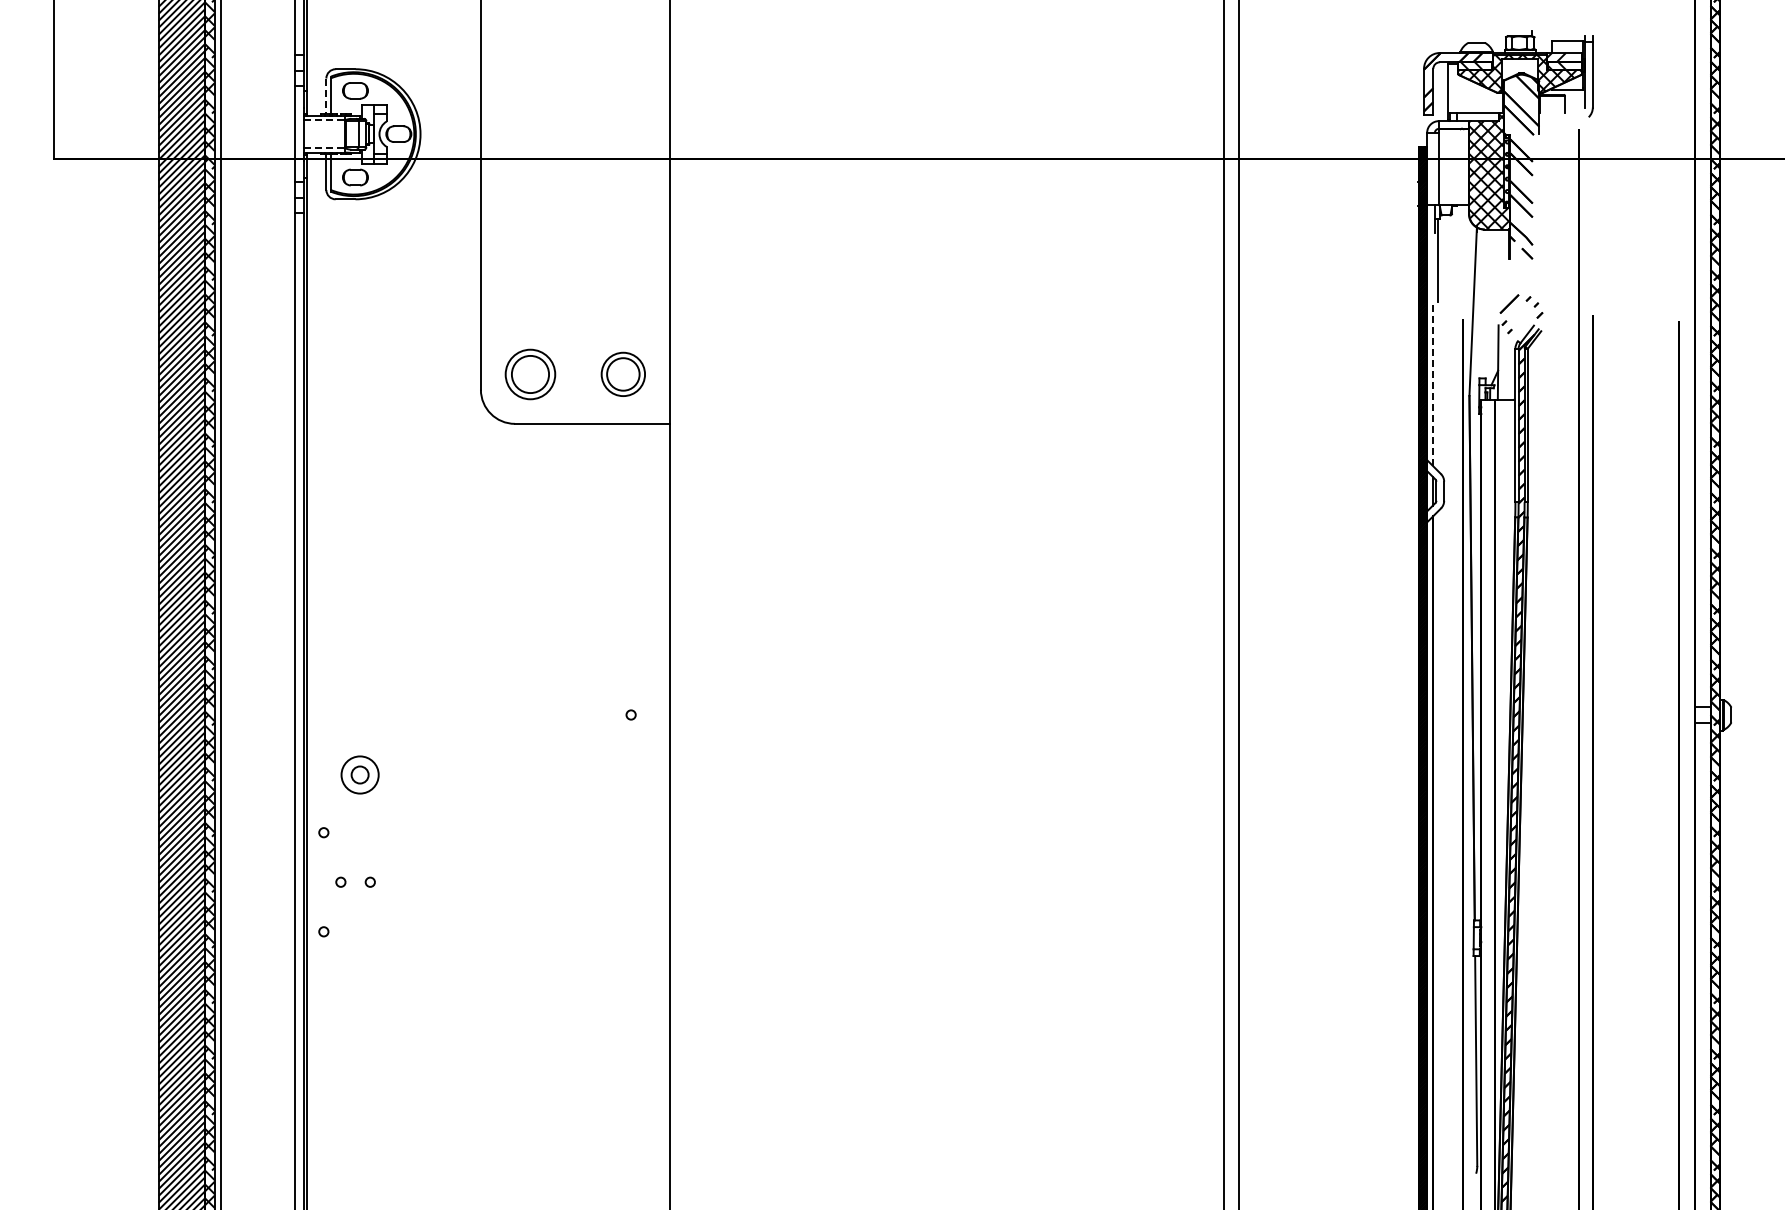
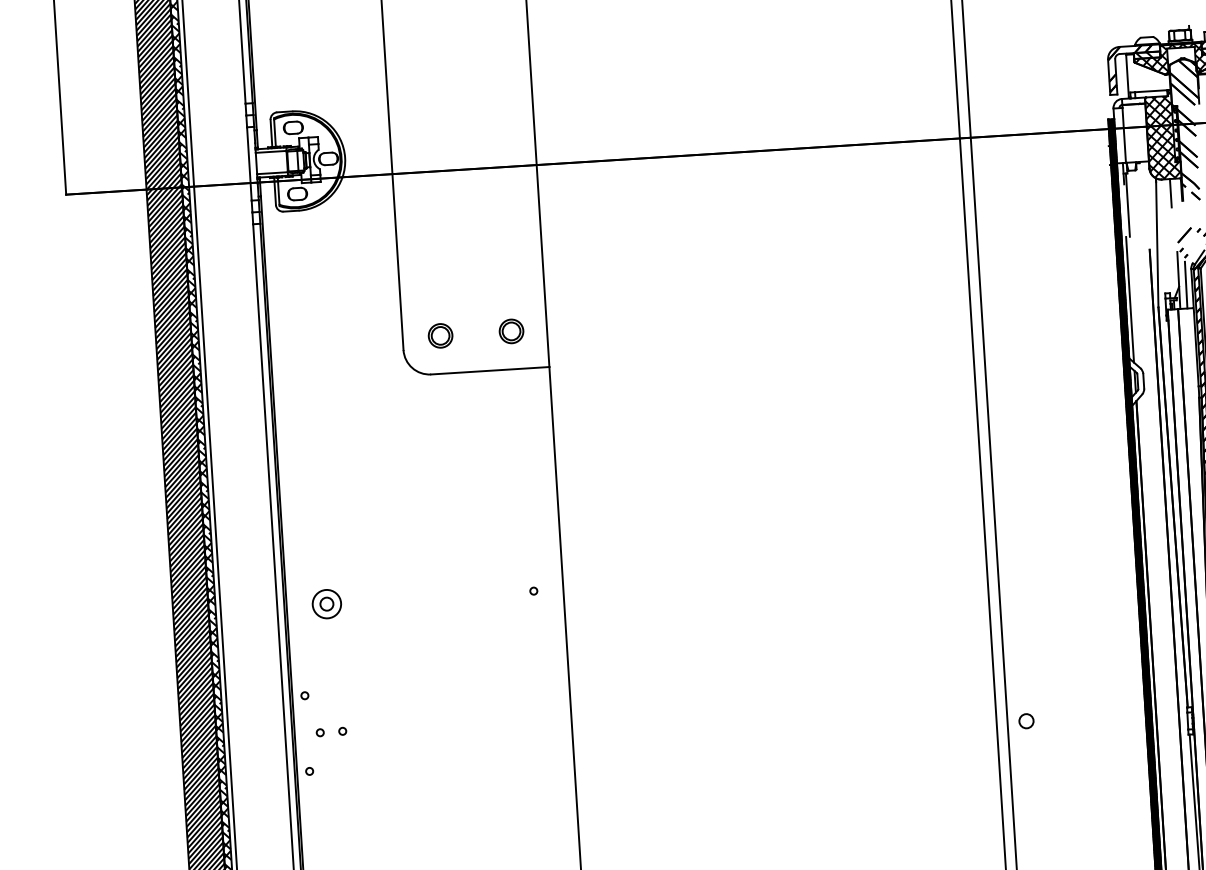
line: (326, 96) -> (271, 133), dashed -> solid
line: (324, 120) -> (271, 152), dashed -> solid
line: (324, 148) -> (272, 173), dashed -> solid
line: (1494, 247) -> (1170, 192), added
line: (1507, 368) -> (1186, 284), added
part: (530, 373) -> (440, 335), size x0.62
part: (623, 373) -> (511, 330), size x0.71
line: (1433, 383) -> (1130, 299), dashed -> solid
part: (359, 774) -> (326, 603), moved
circle: (1263, 925) -> (1026, 721), added

